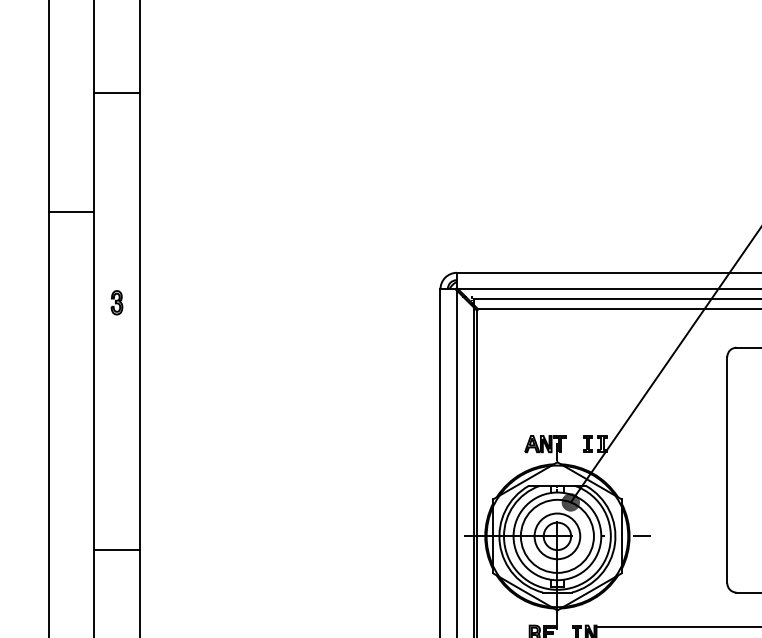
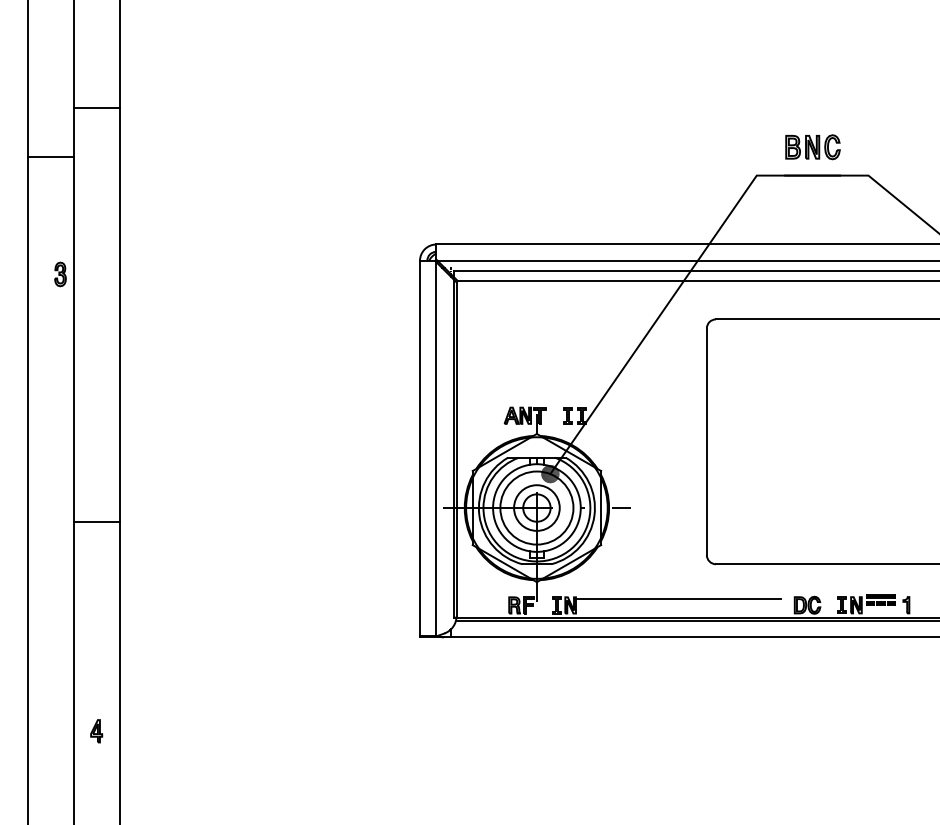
line: (117, 93) -> (96, 108), moved
line: (71, 211) -> (50, 156), moved
part: (117, 302) -> (60, 274), moved

